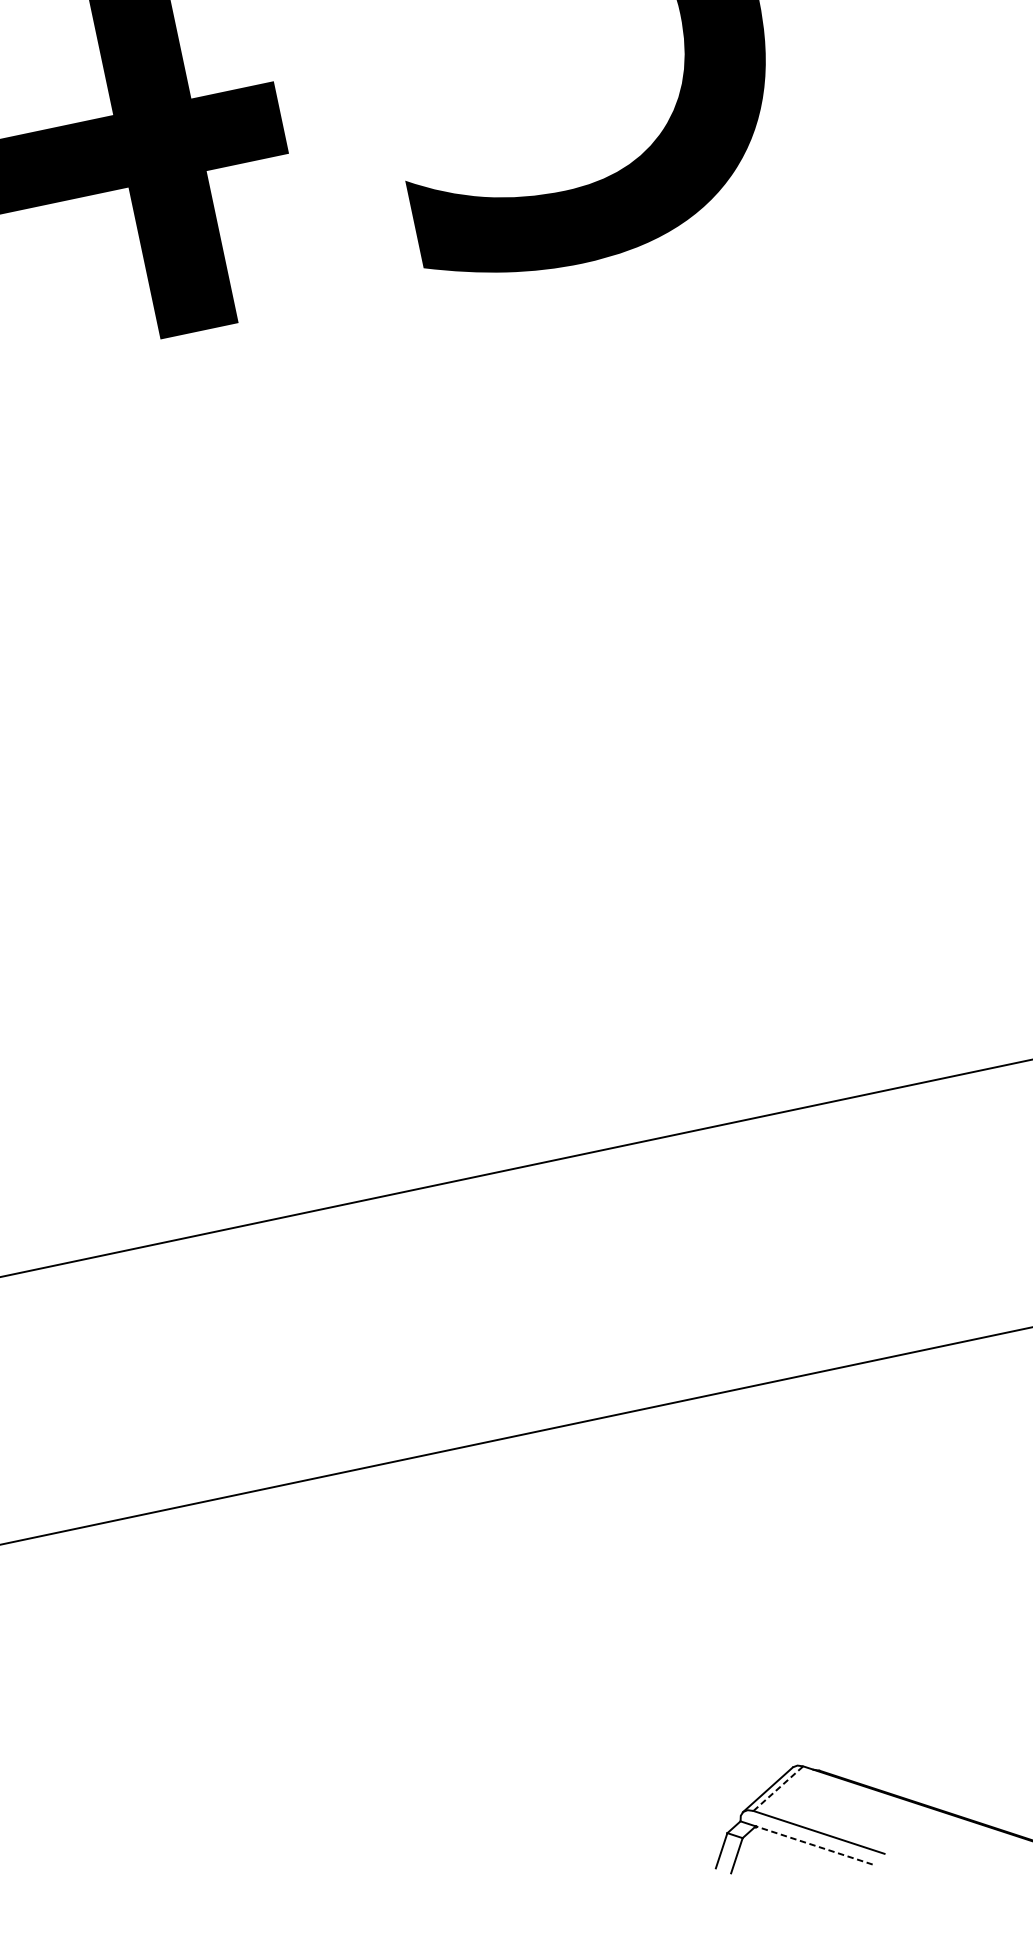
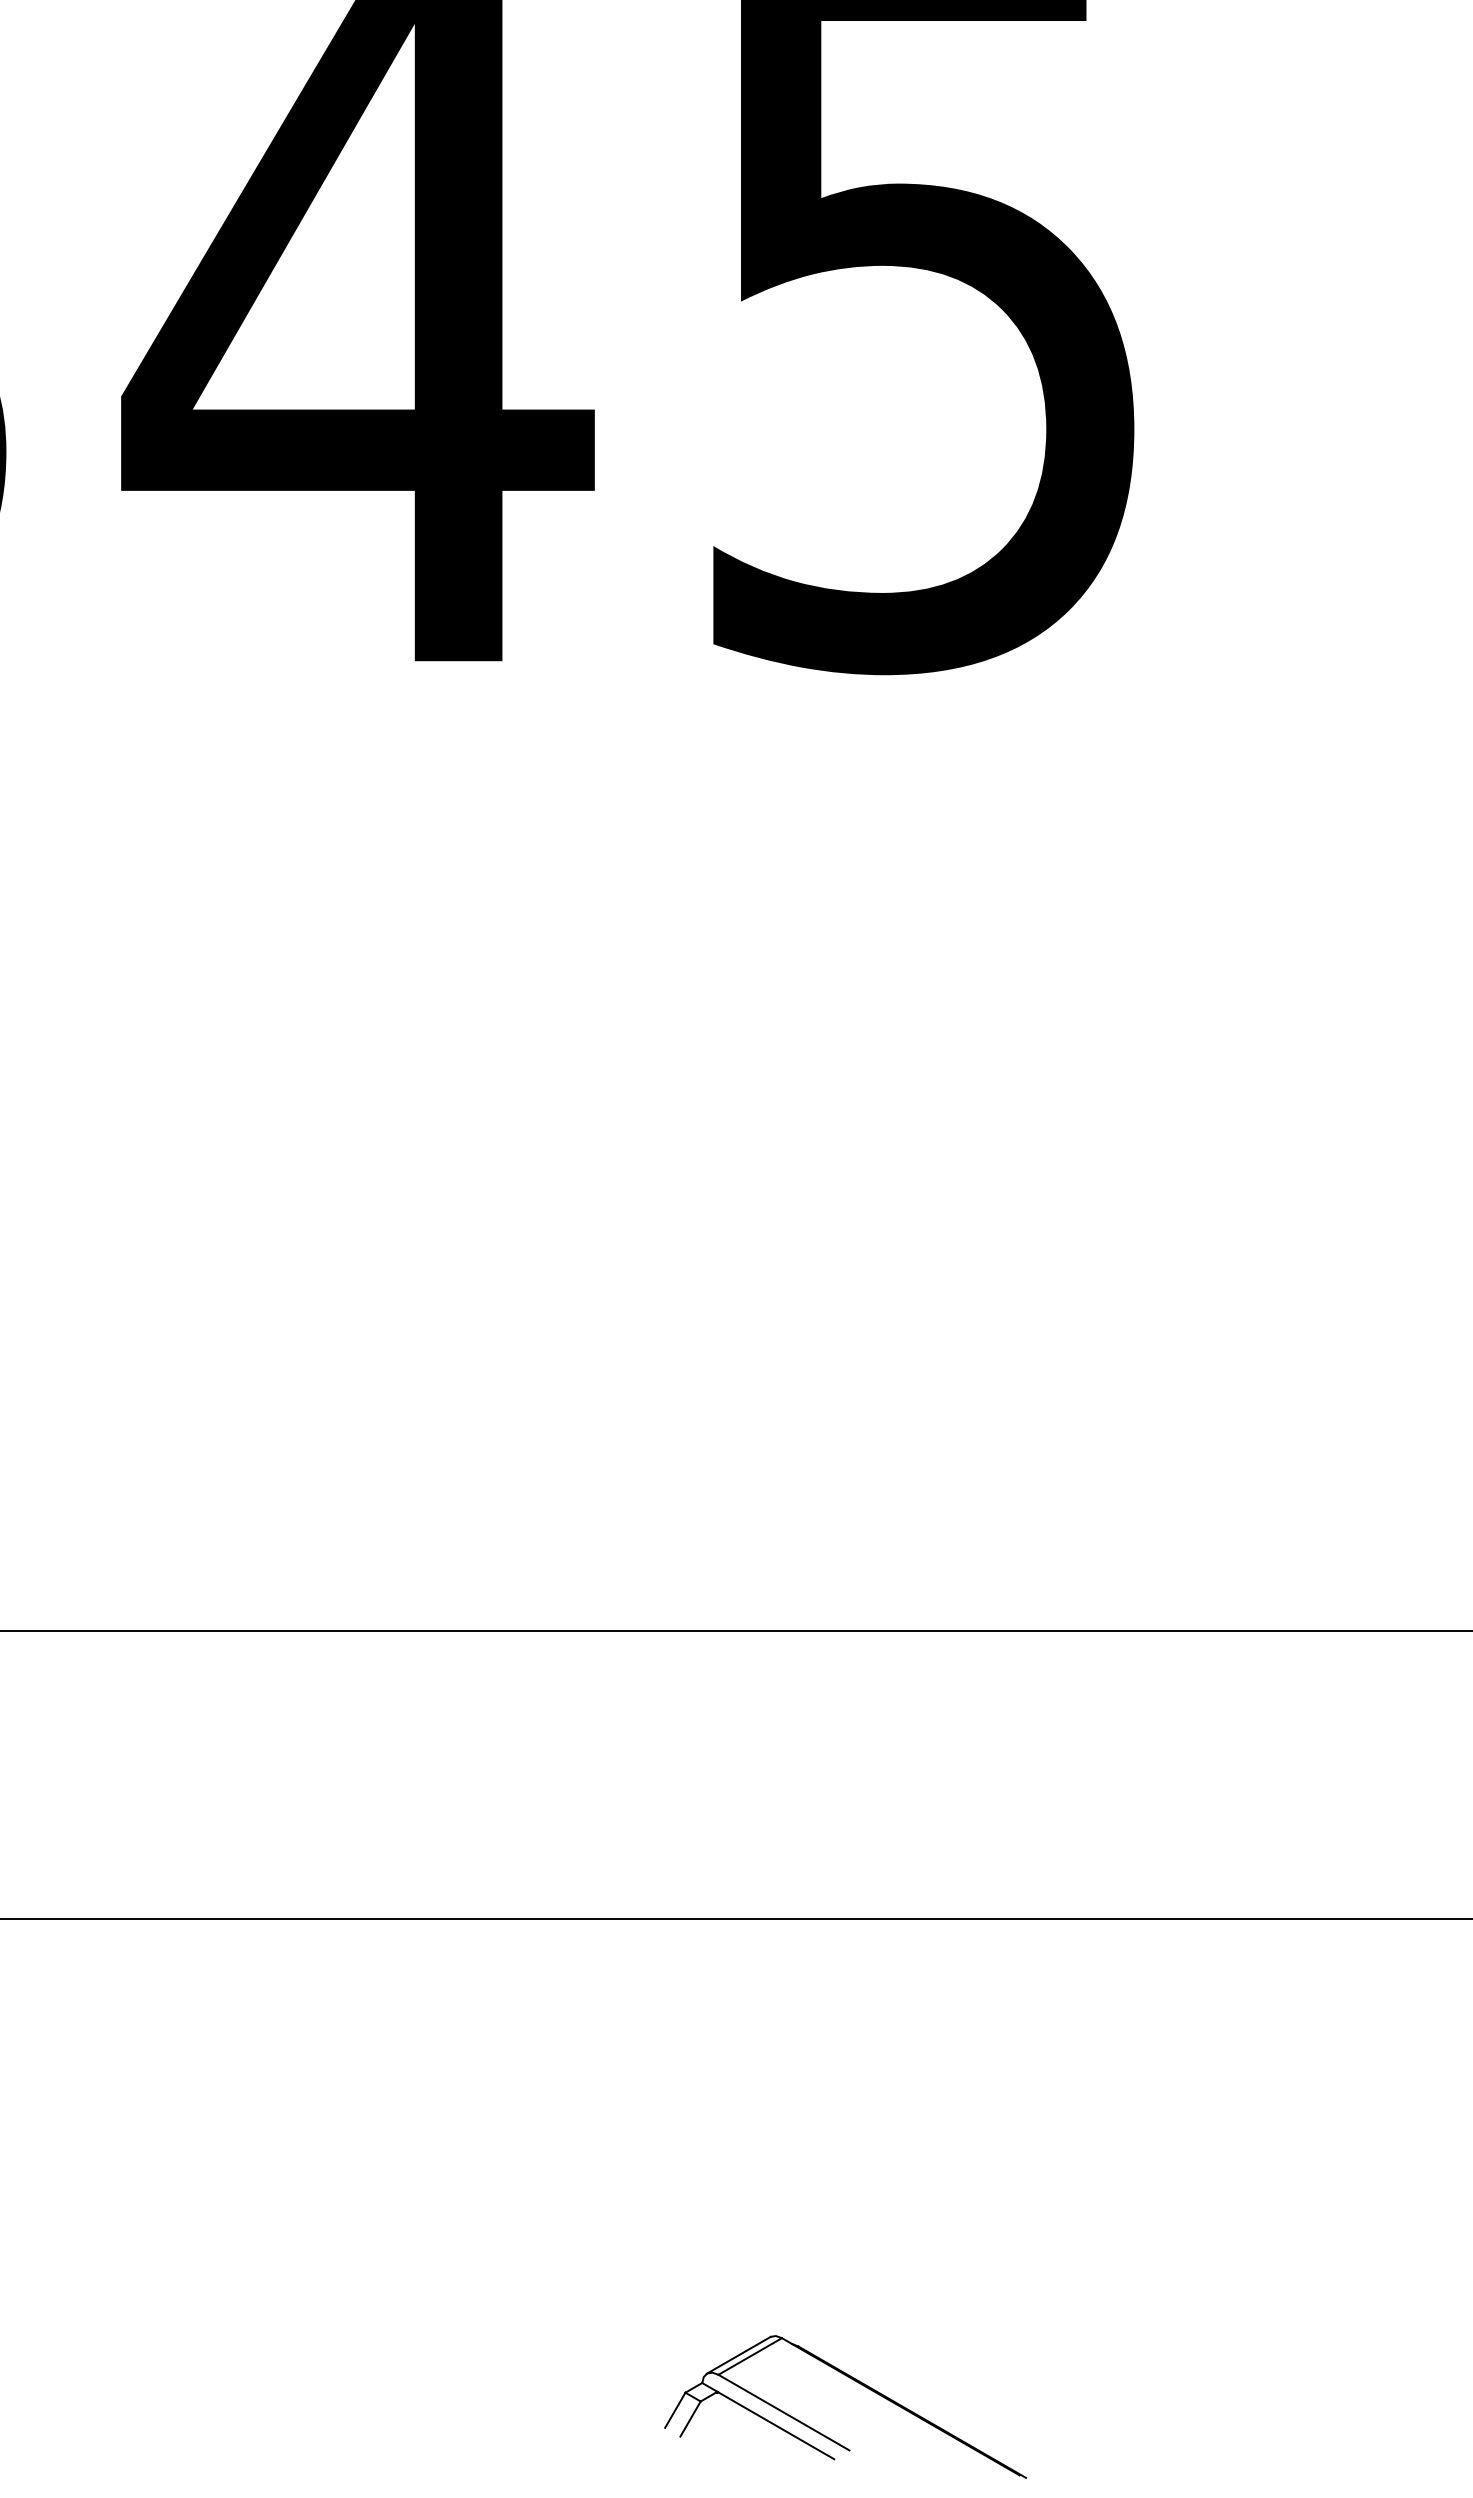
line: (778, 1788) -> (750, 2356), dashed -> solid
line: (814, 1845) -> (776, 2425), dashed -> solid

